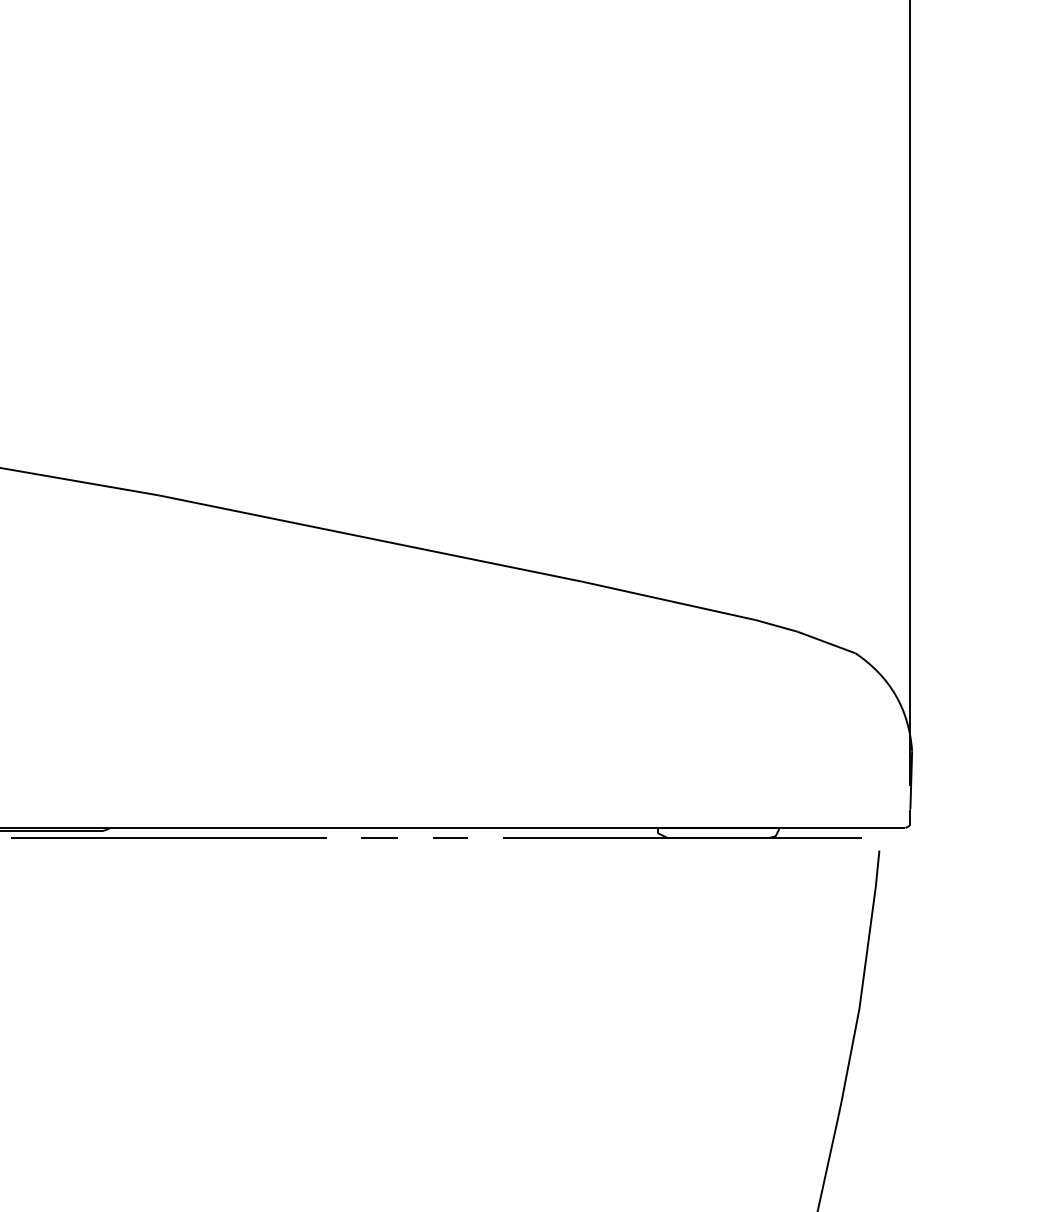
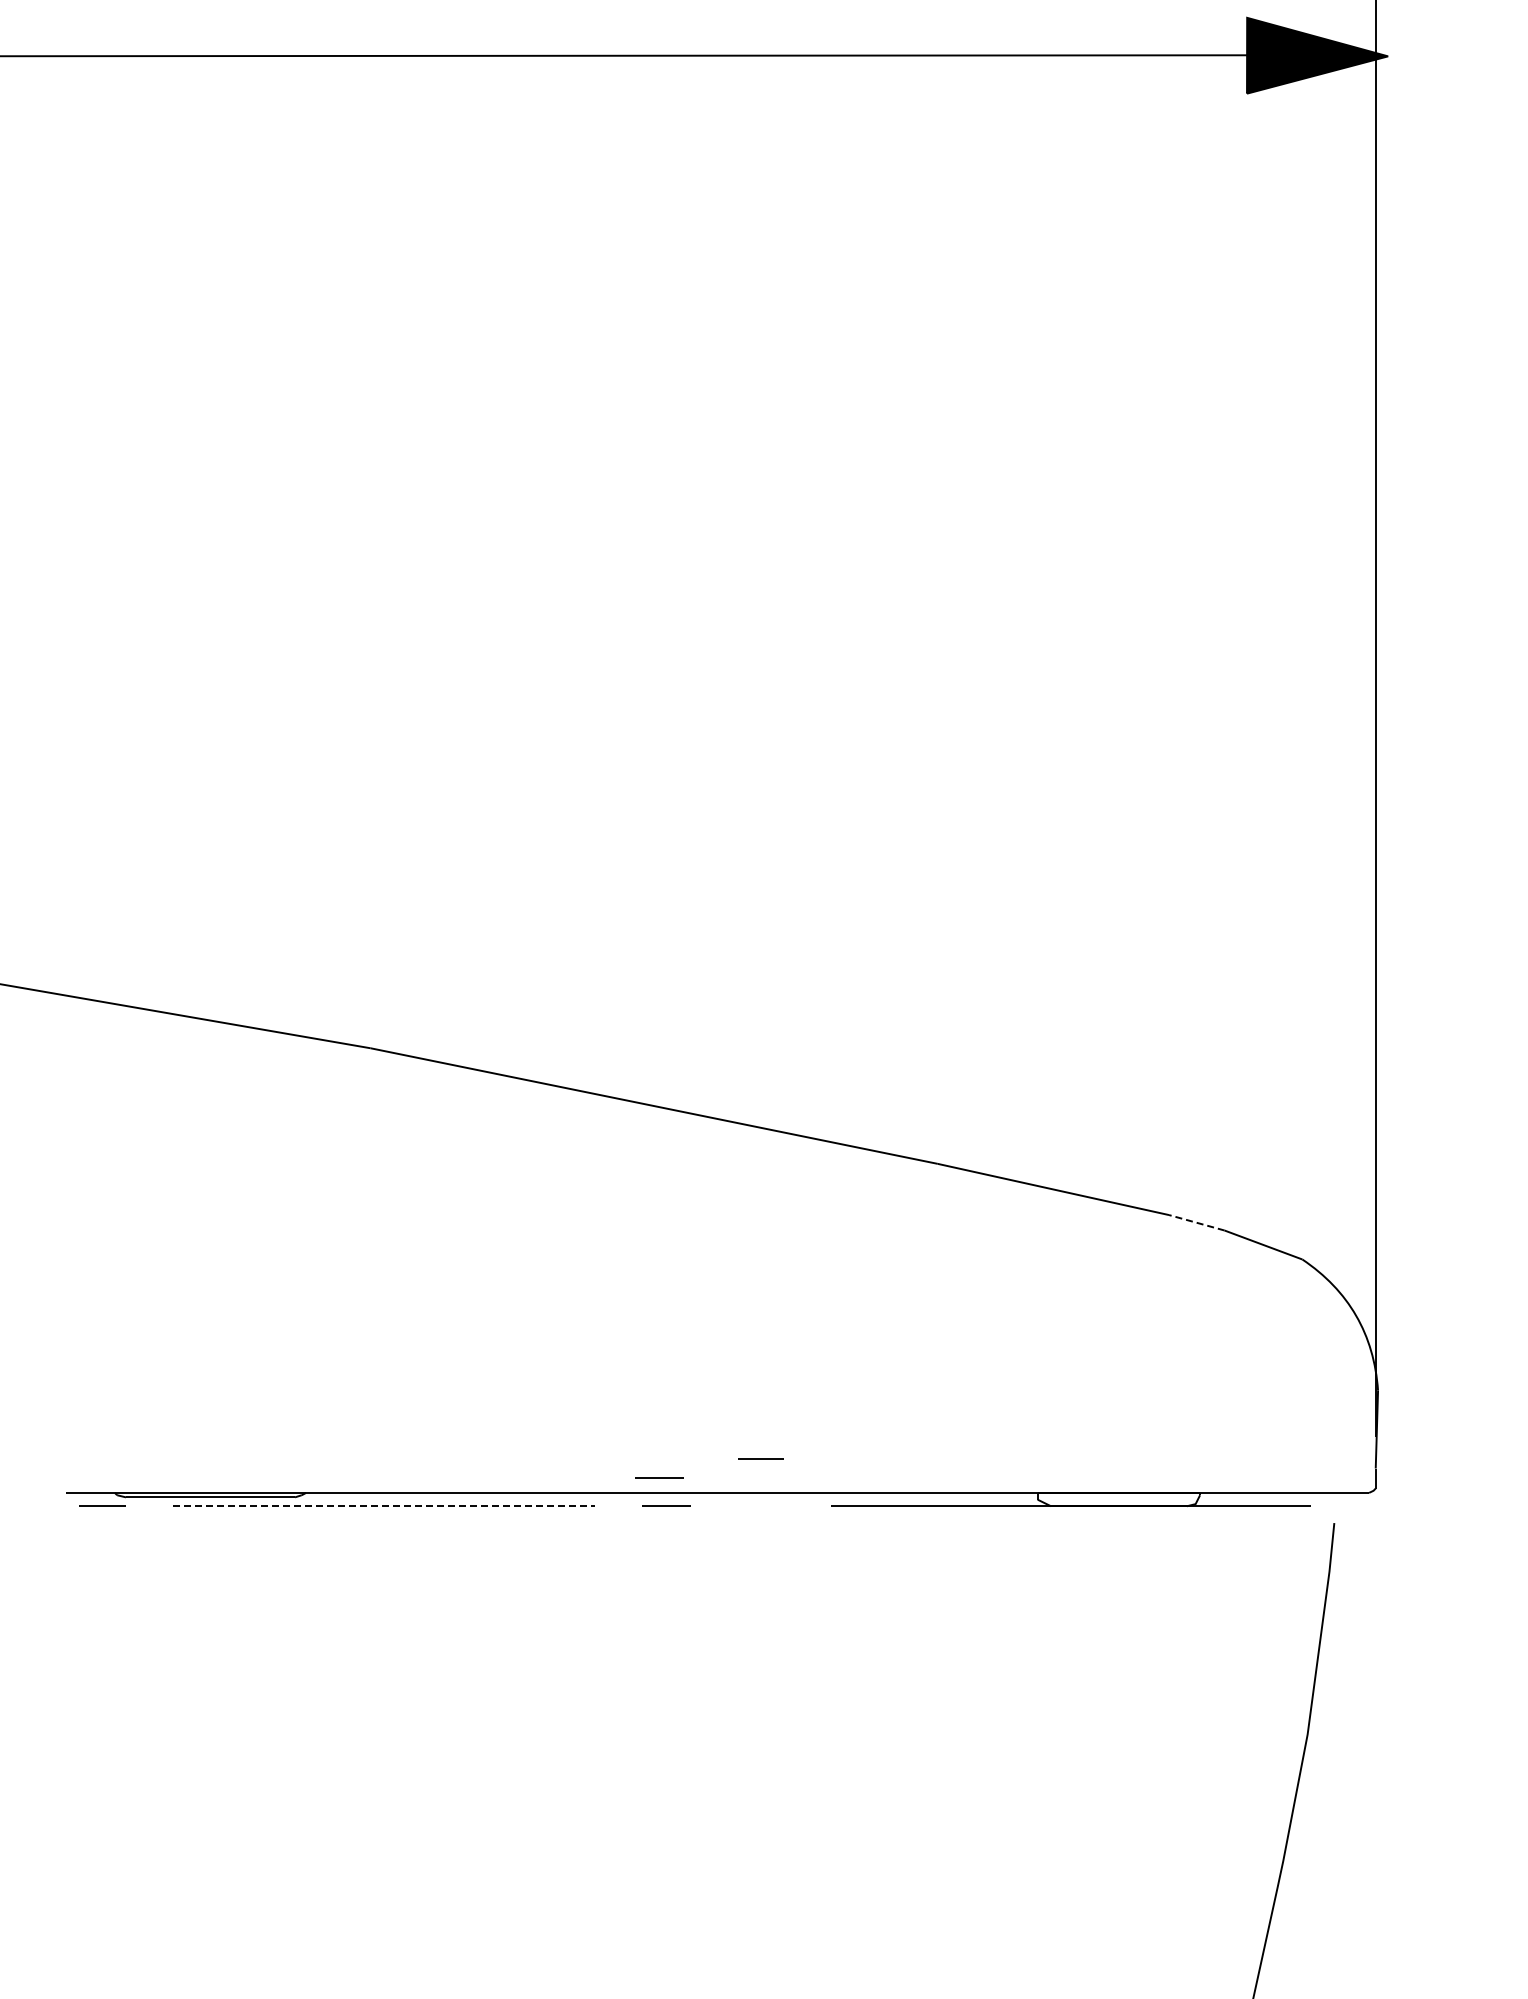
line: (776, 625) -> (1196, 1222), solid -> dashed
line: (374, 816) -> (659, 1477), added
line: (450, 837) -> (760, 1458), moved
line: (168, 838) -> (384, 1506), solid -> dashed

